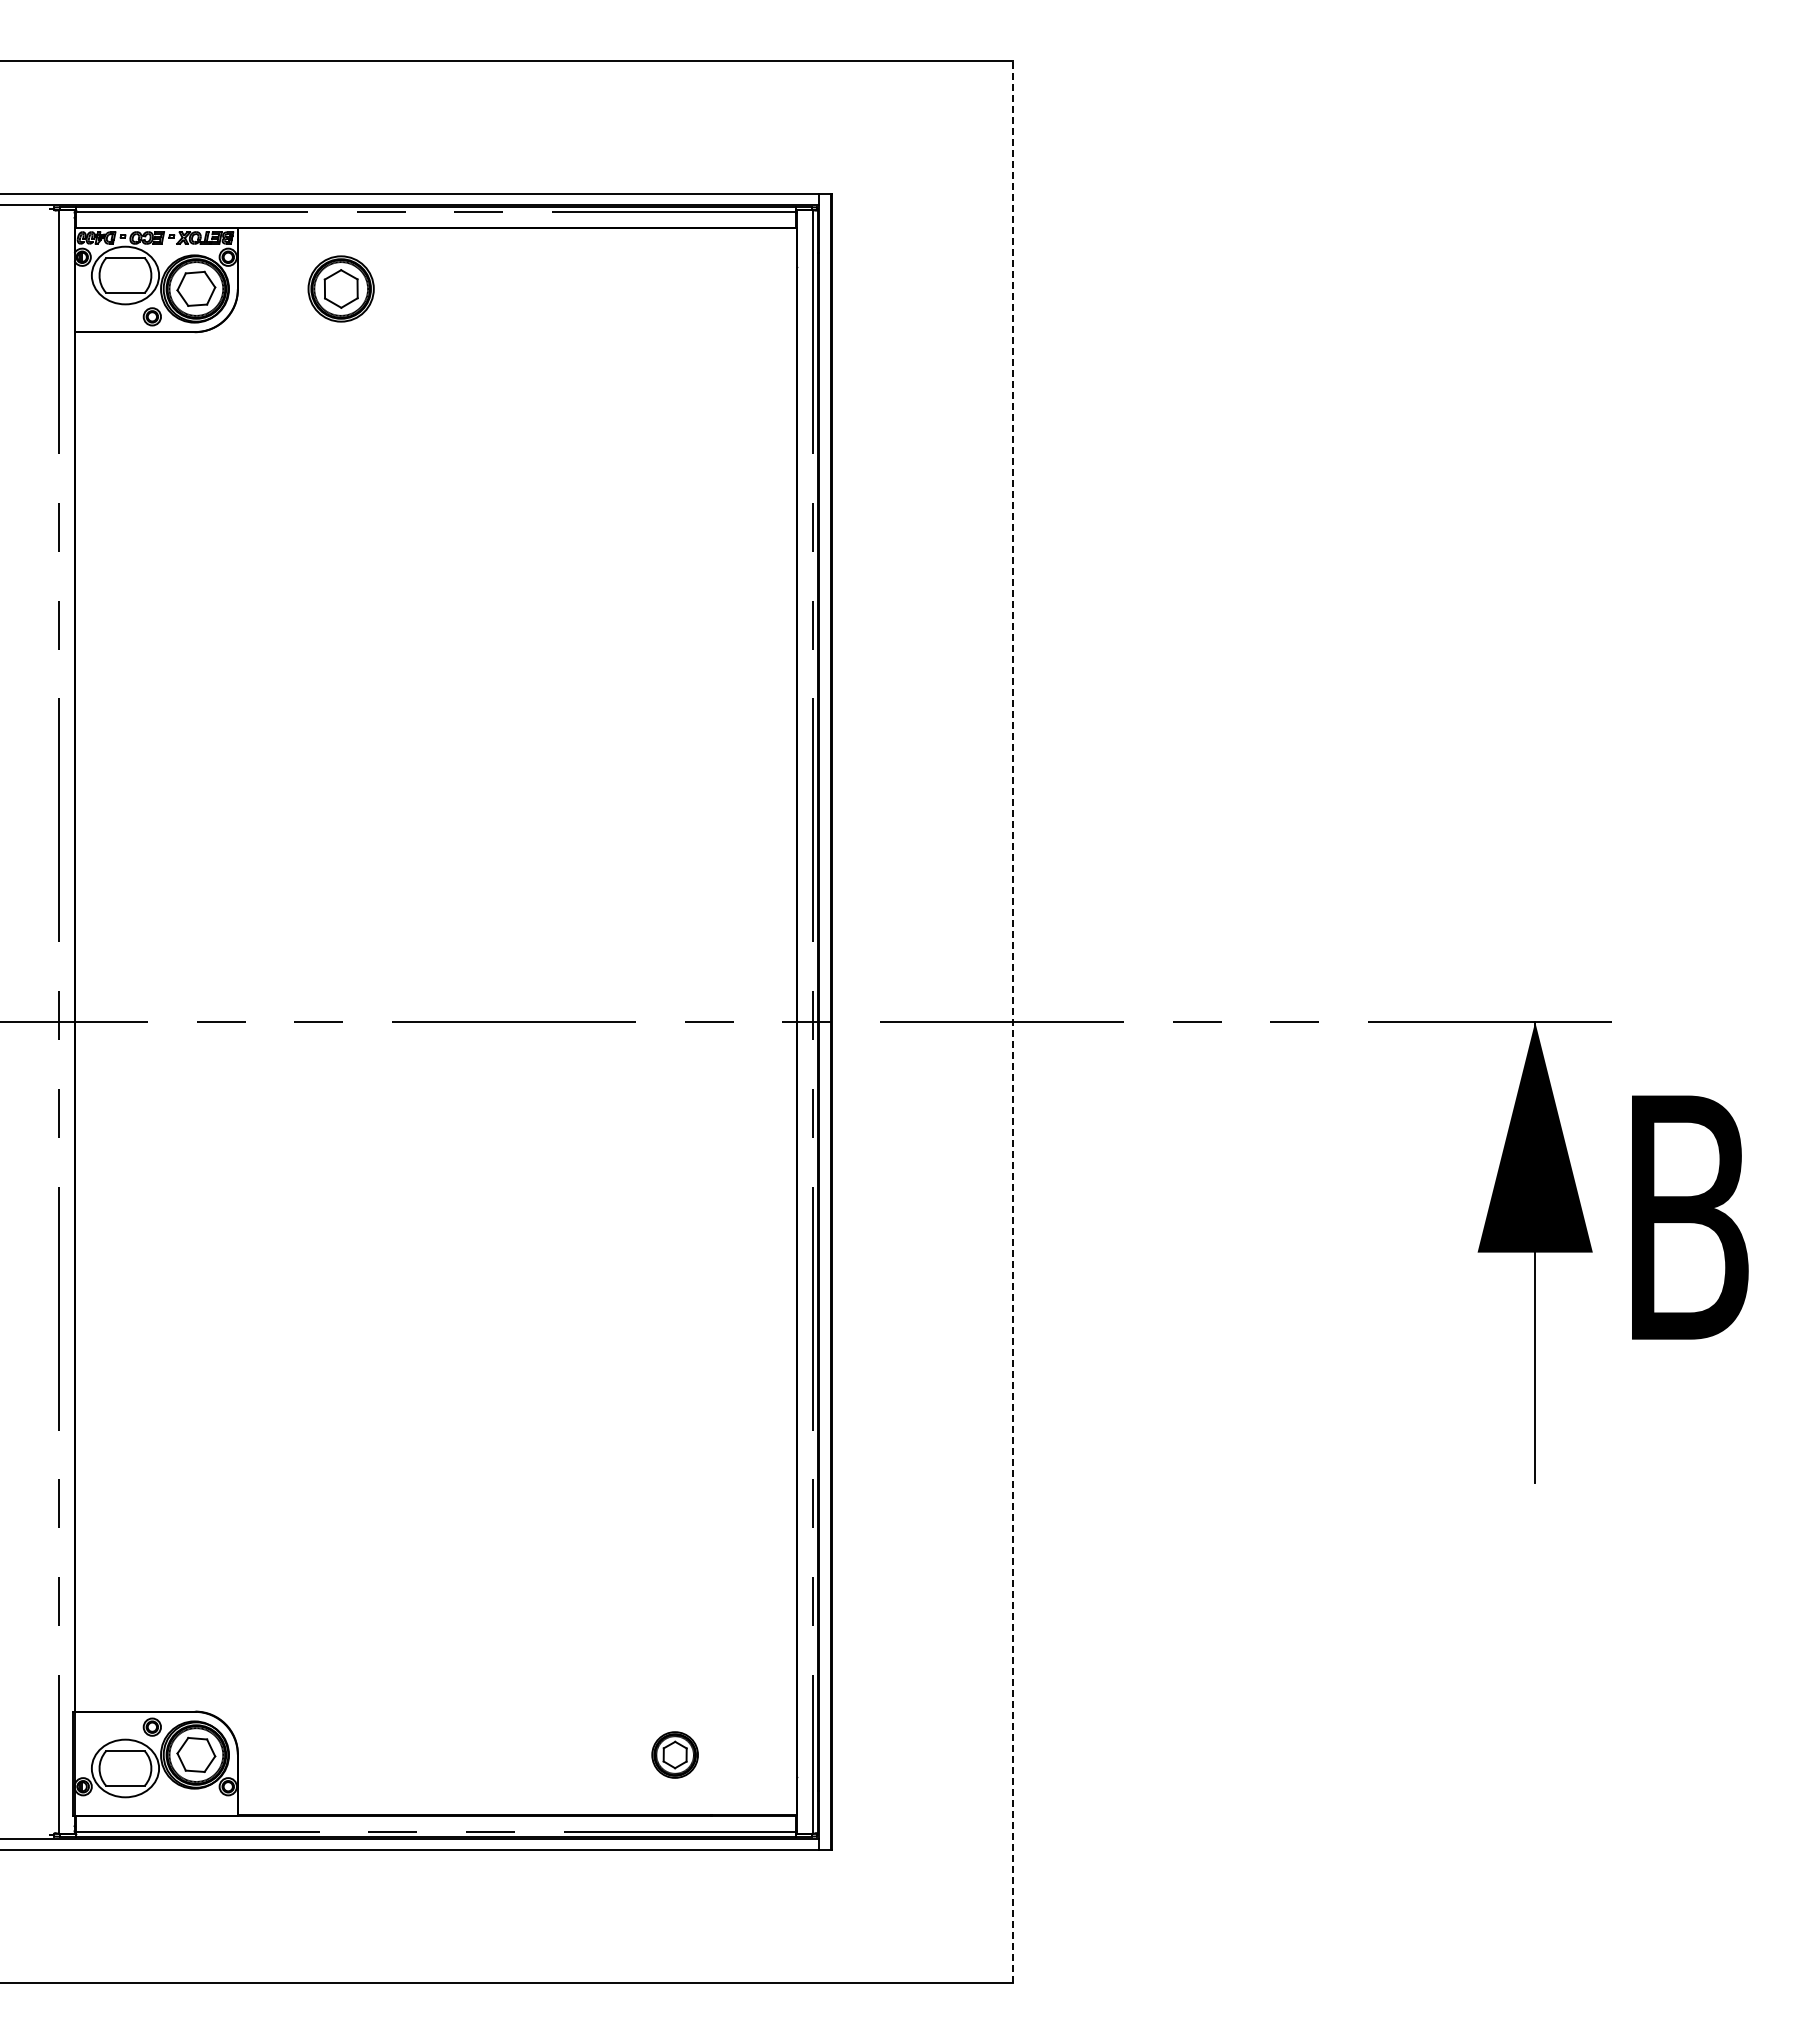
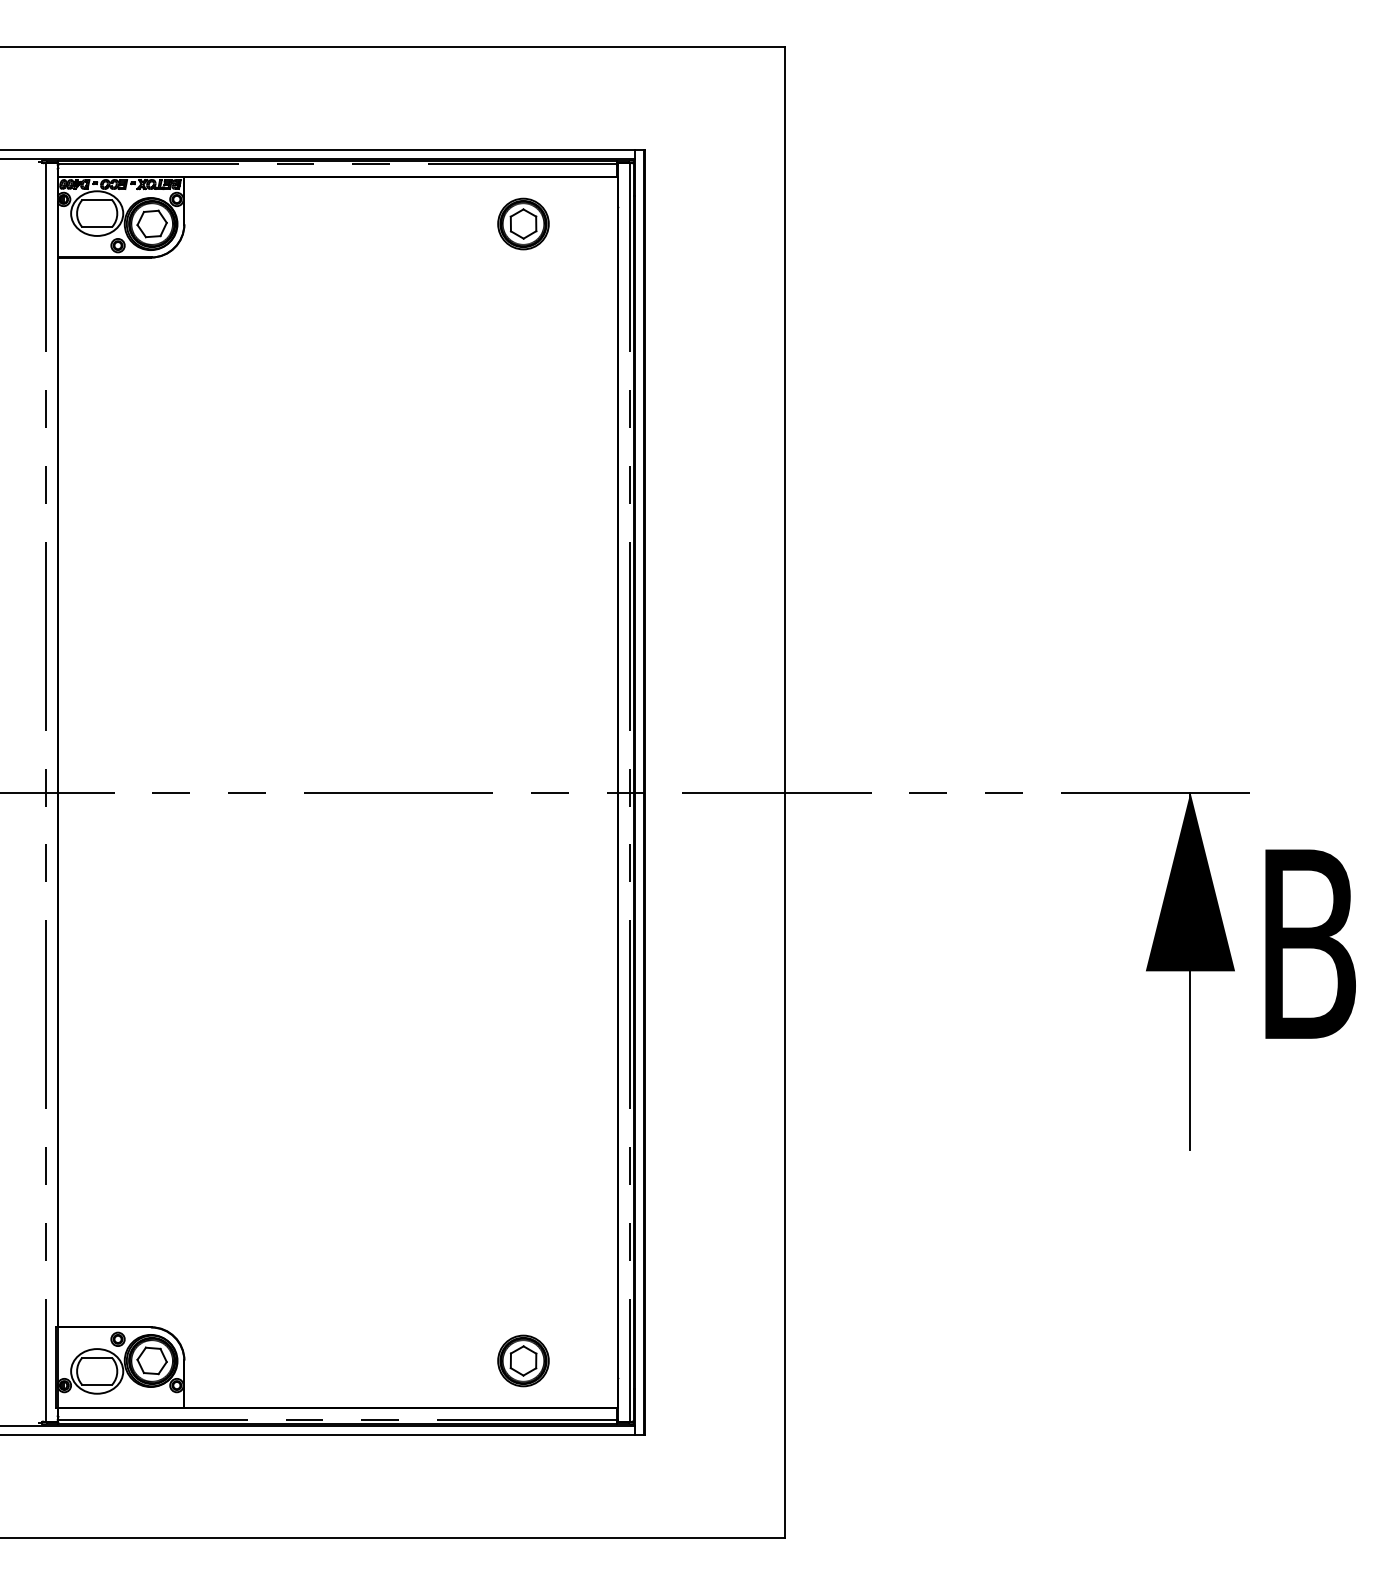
part: (340, 288) -> (522, 223), moved
line: (1012, 1022) -> (785, 792), dashed -> solid
part: (674, 1754) -> (522, 1360), size x1.43

